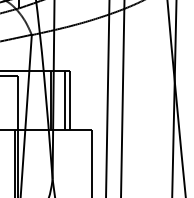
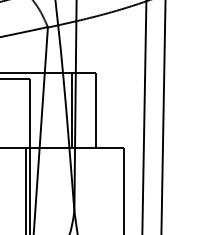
line: (65, 99) -> (90, 109), removed

